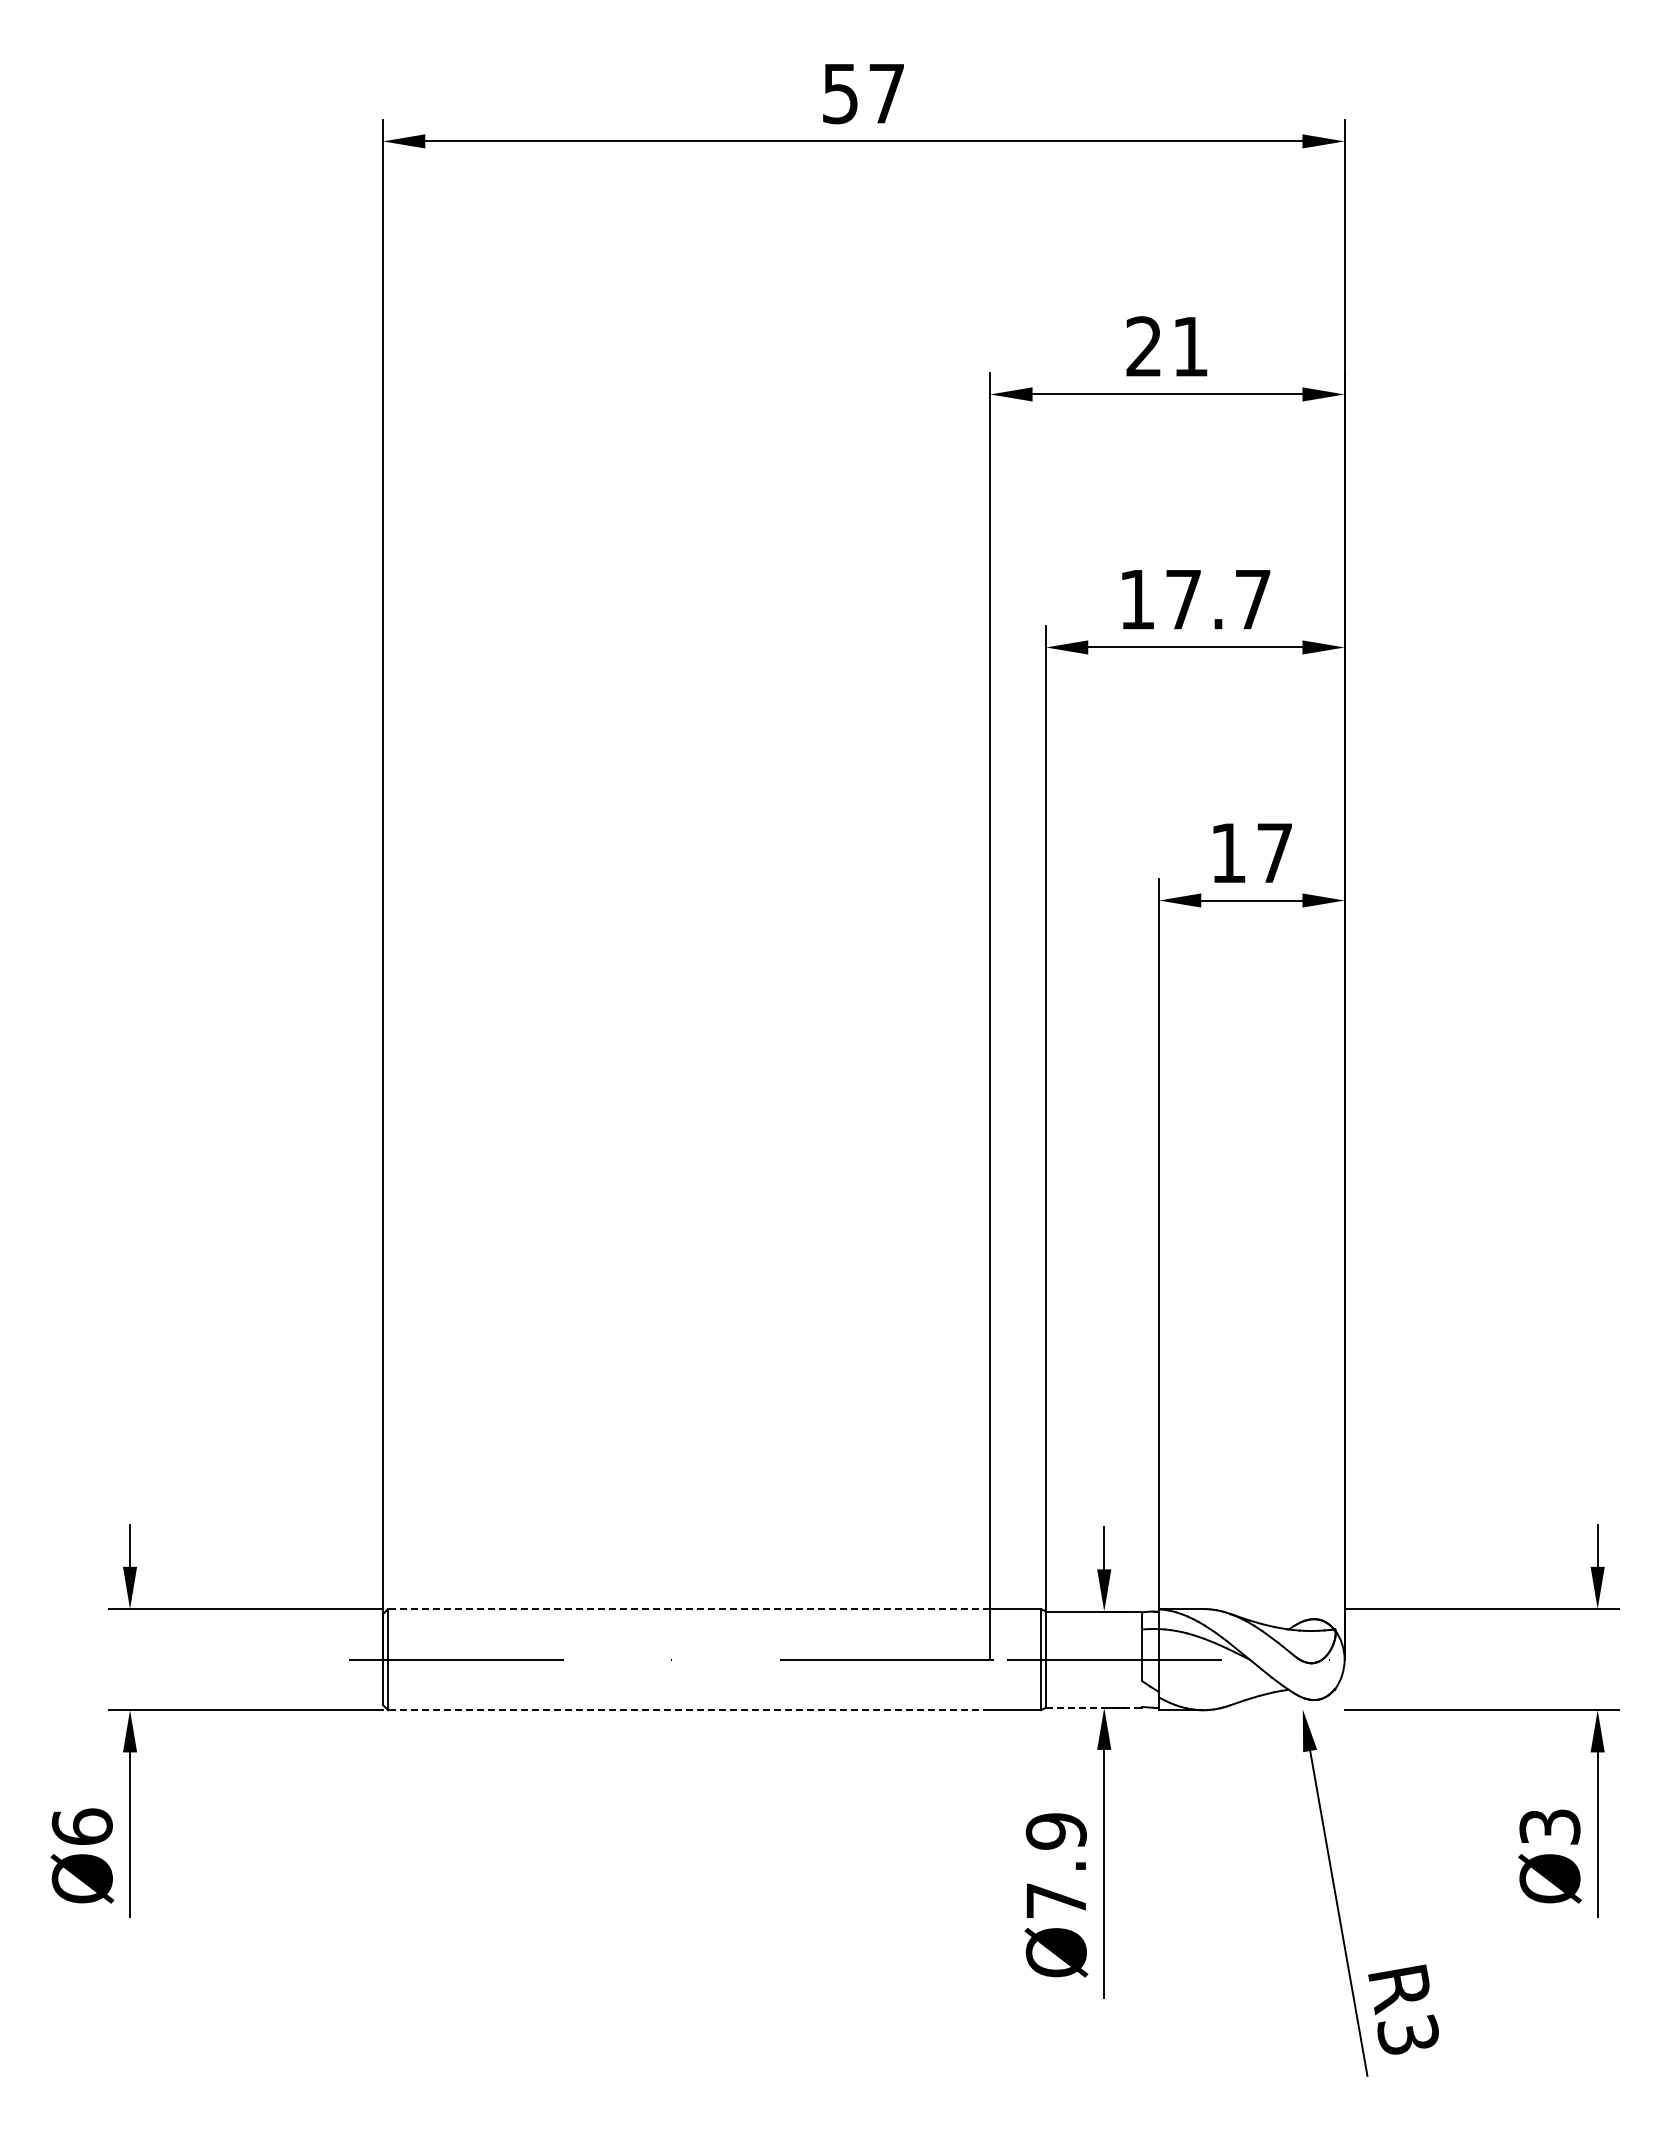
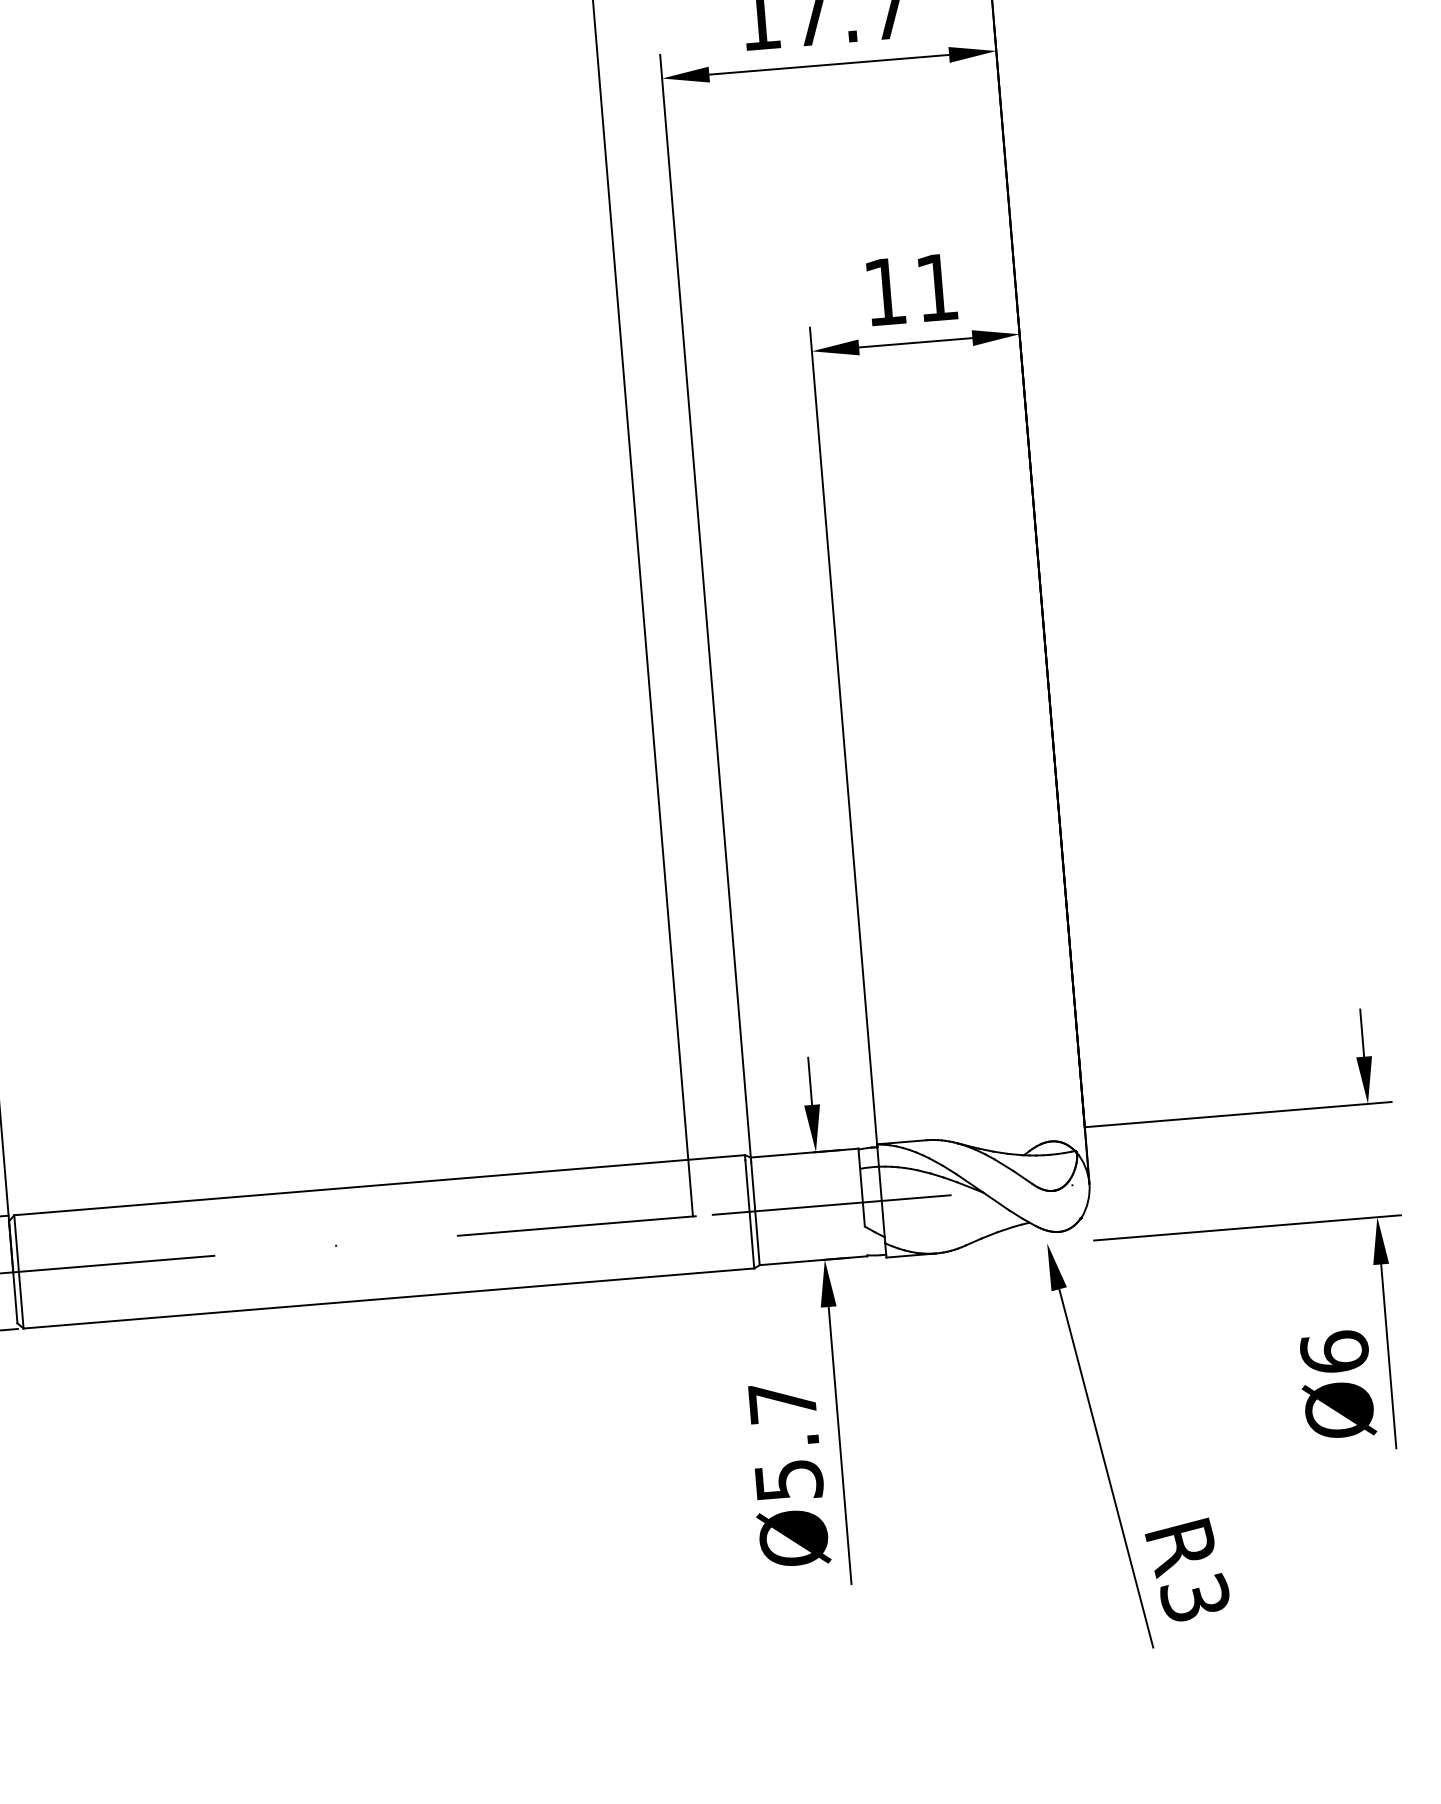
text: (1274, 852) -> (936, 286), 17 -> 11
line: (688, 1609) -> (350, 1188), dashed -> solid
line: (1094, 1707) -> (813, 1260), dashed -> solid
line: (688, 1710) -> (359, 1301), dashed -> solid
text: (1549, 1826) -> (1334, 1351), Ø3 -> Ø6
text: (1055, 1865) -> (784, 1440), Ø7.9 -> Ø5.7

